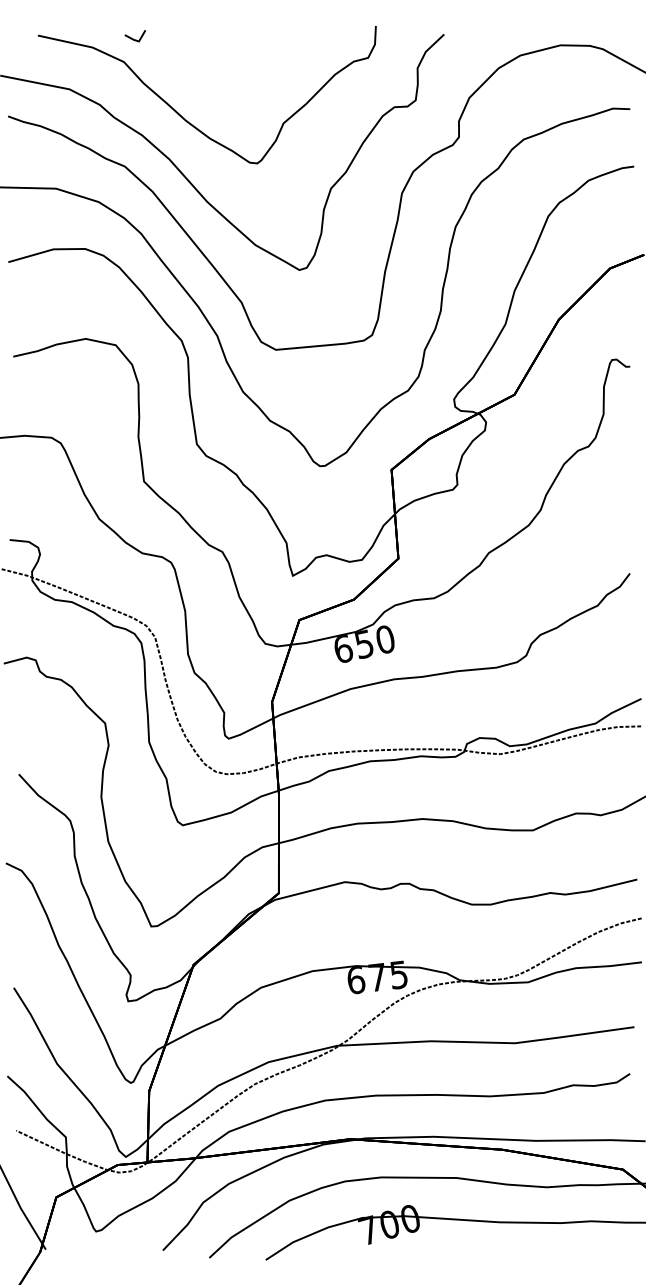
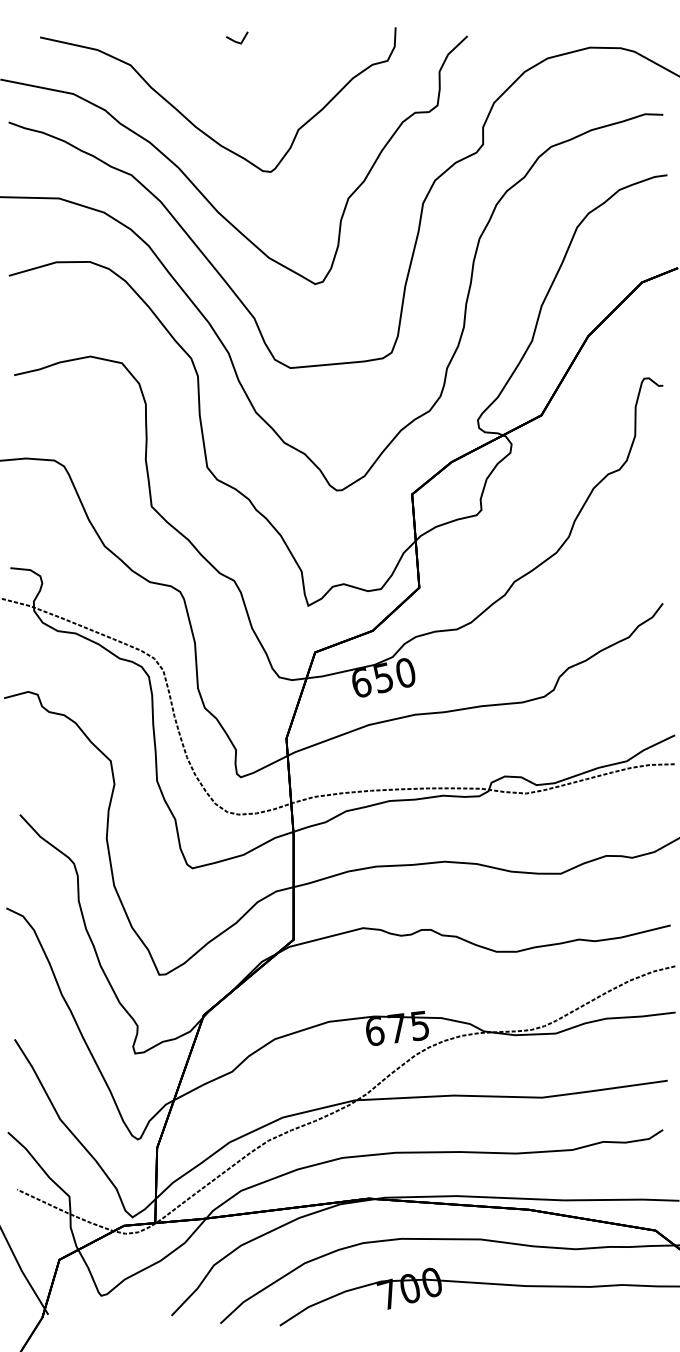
part: (134, 36) -> (236, 38), moved

